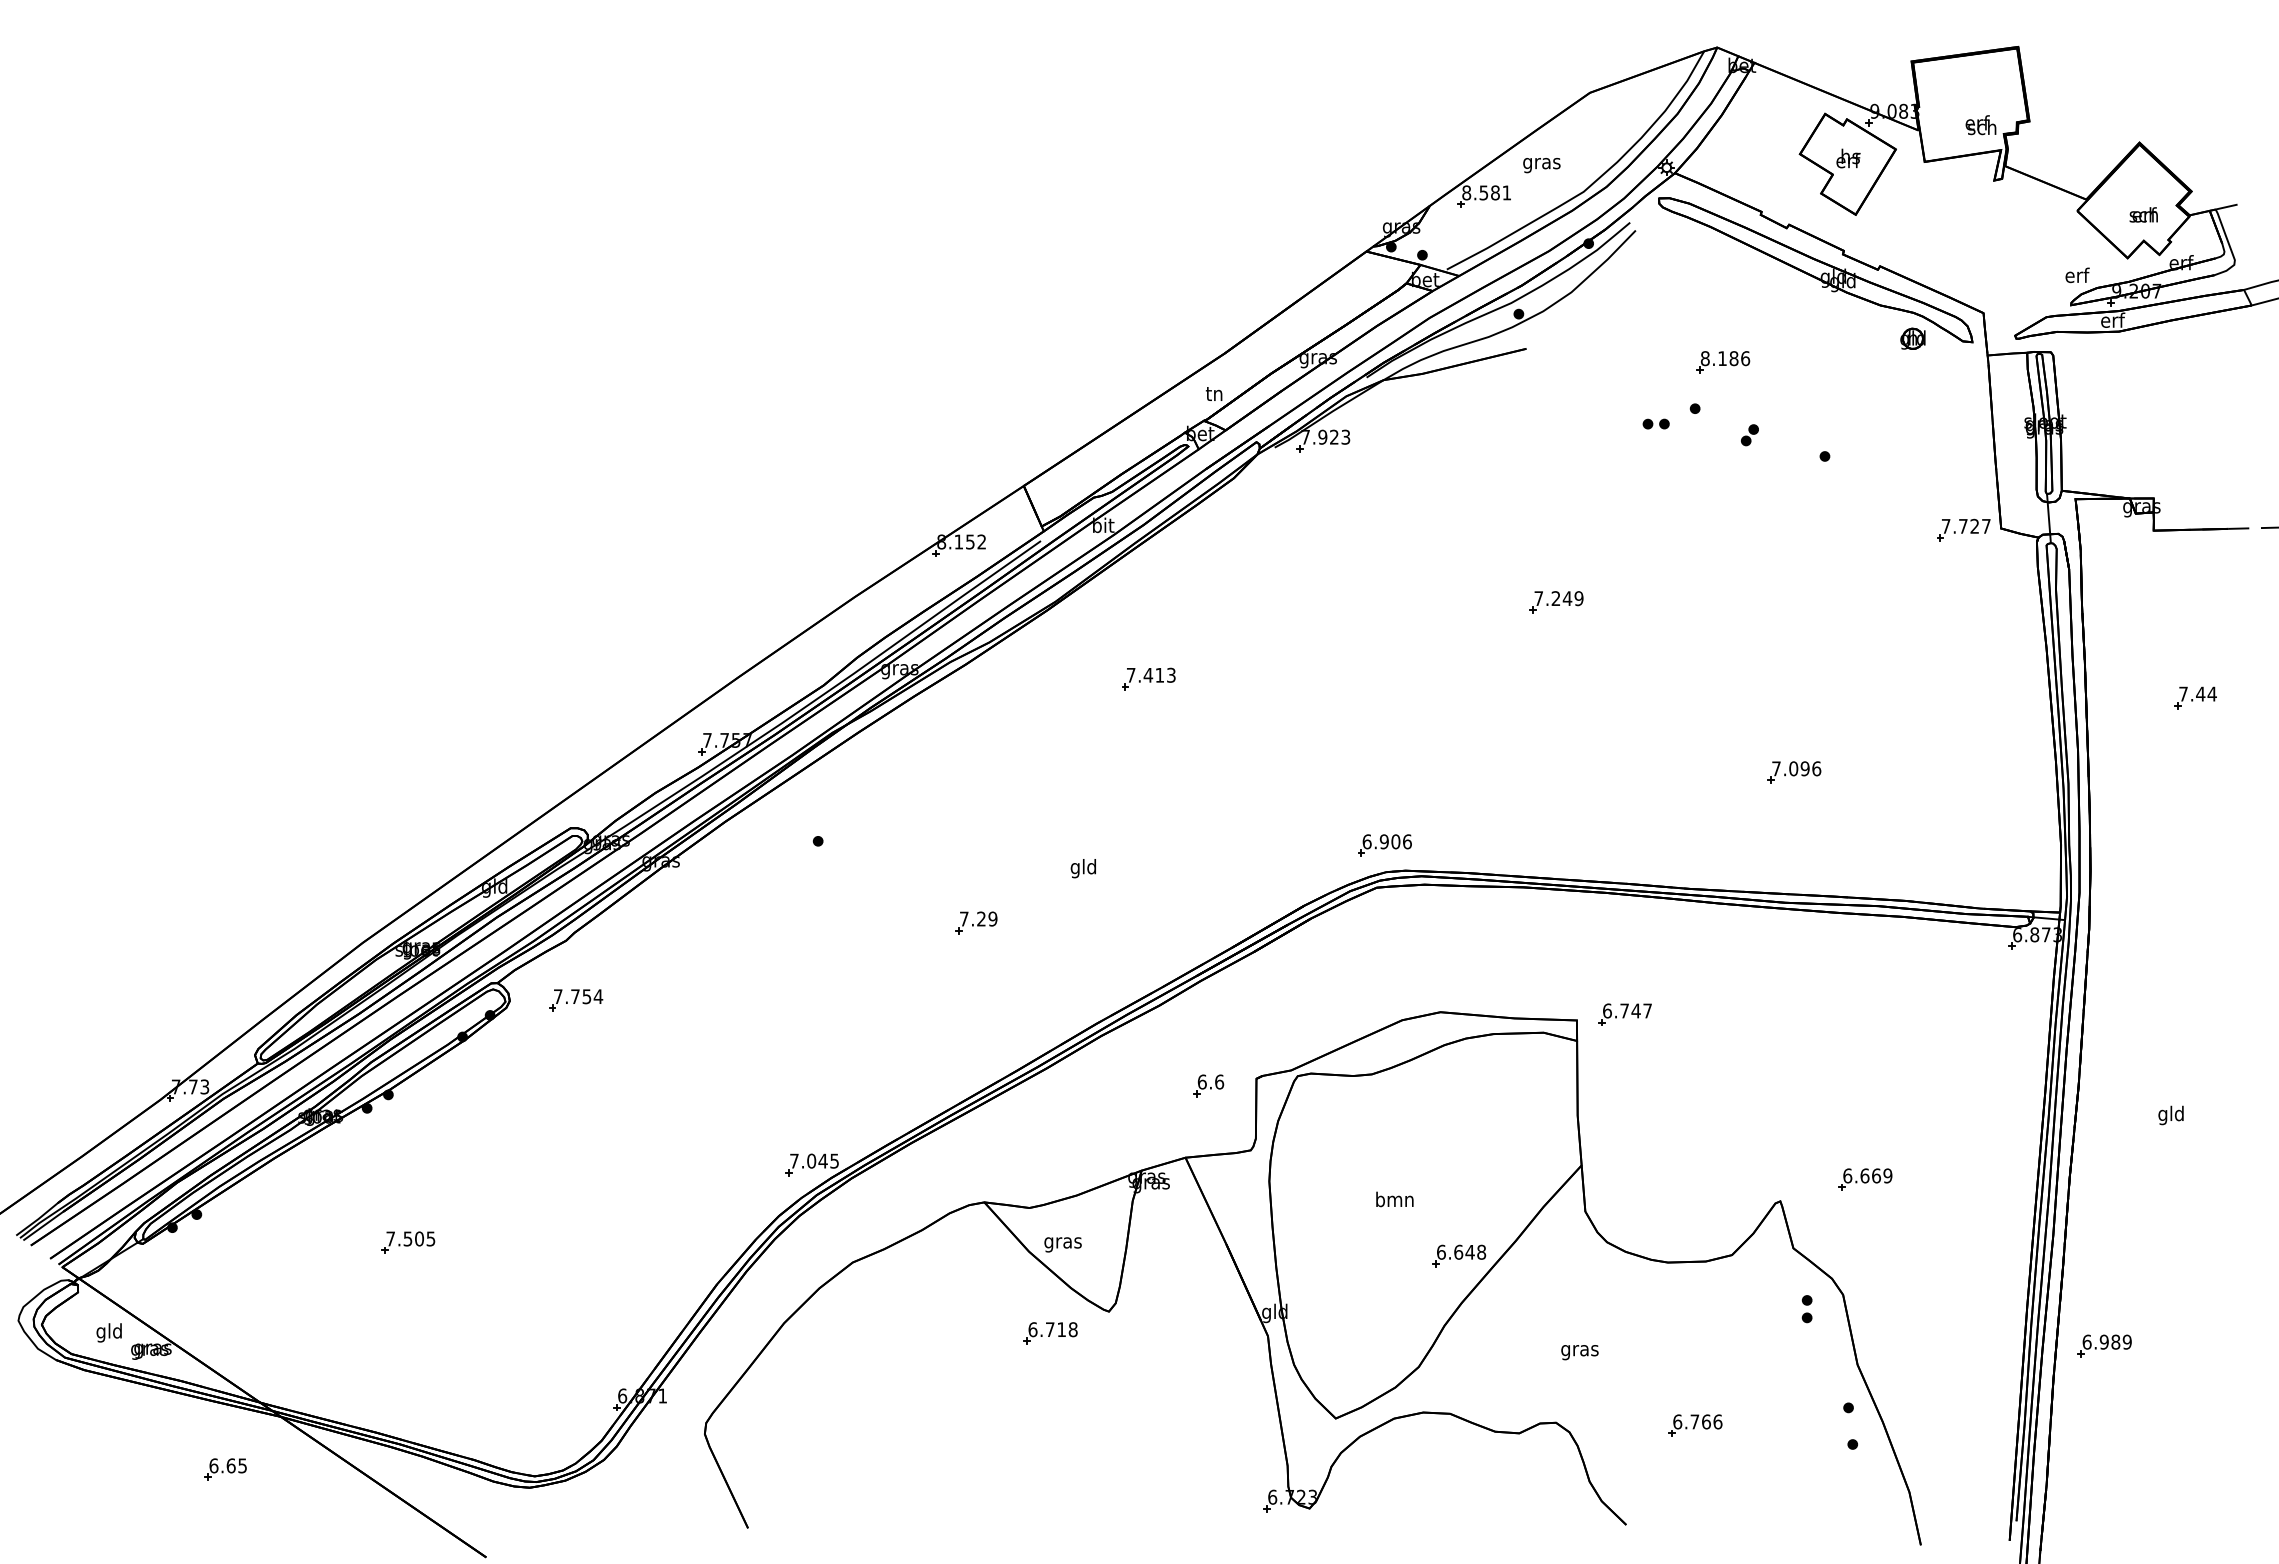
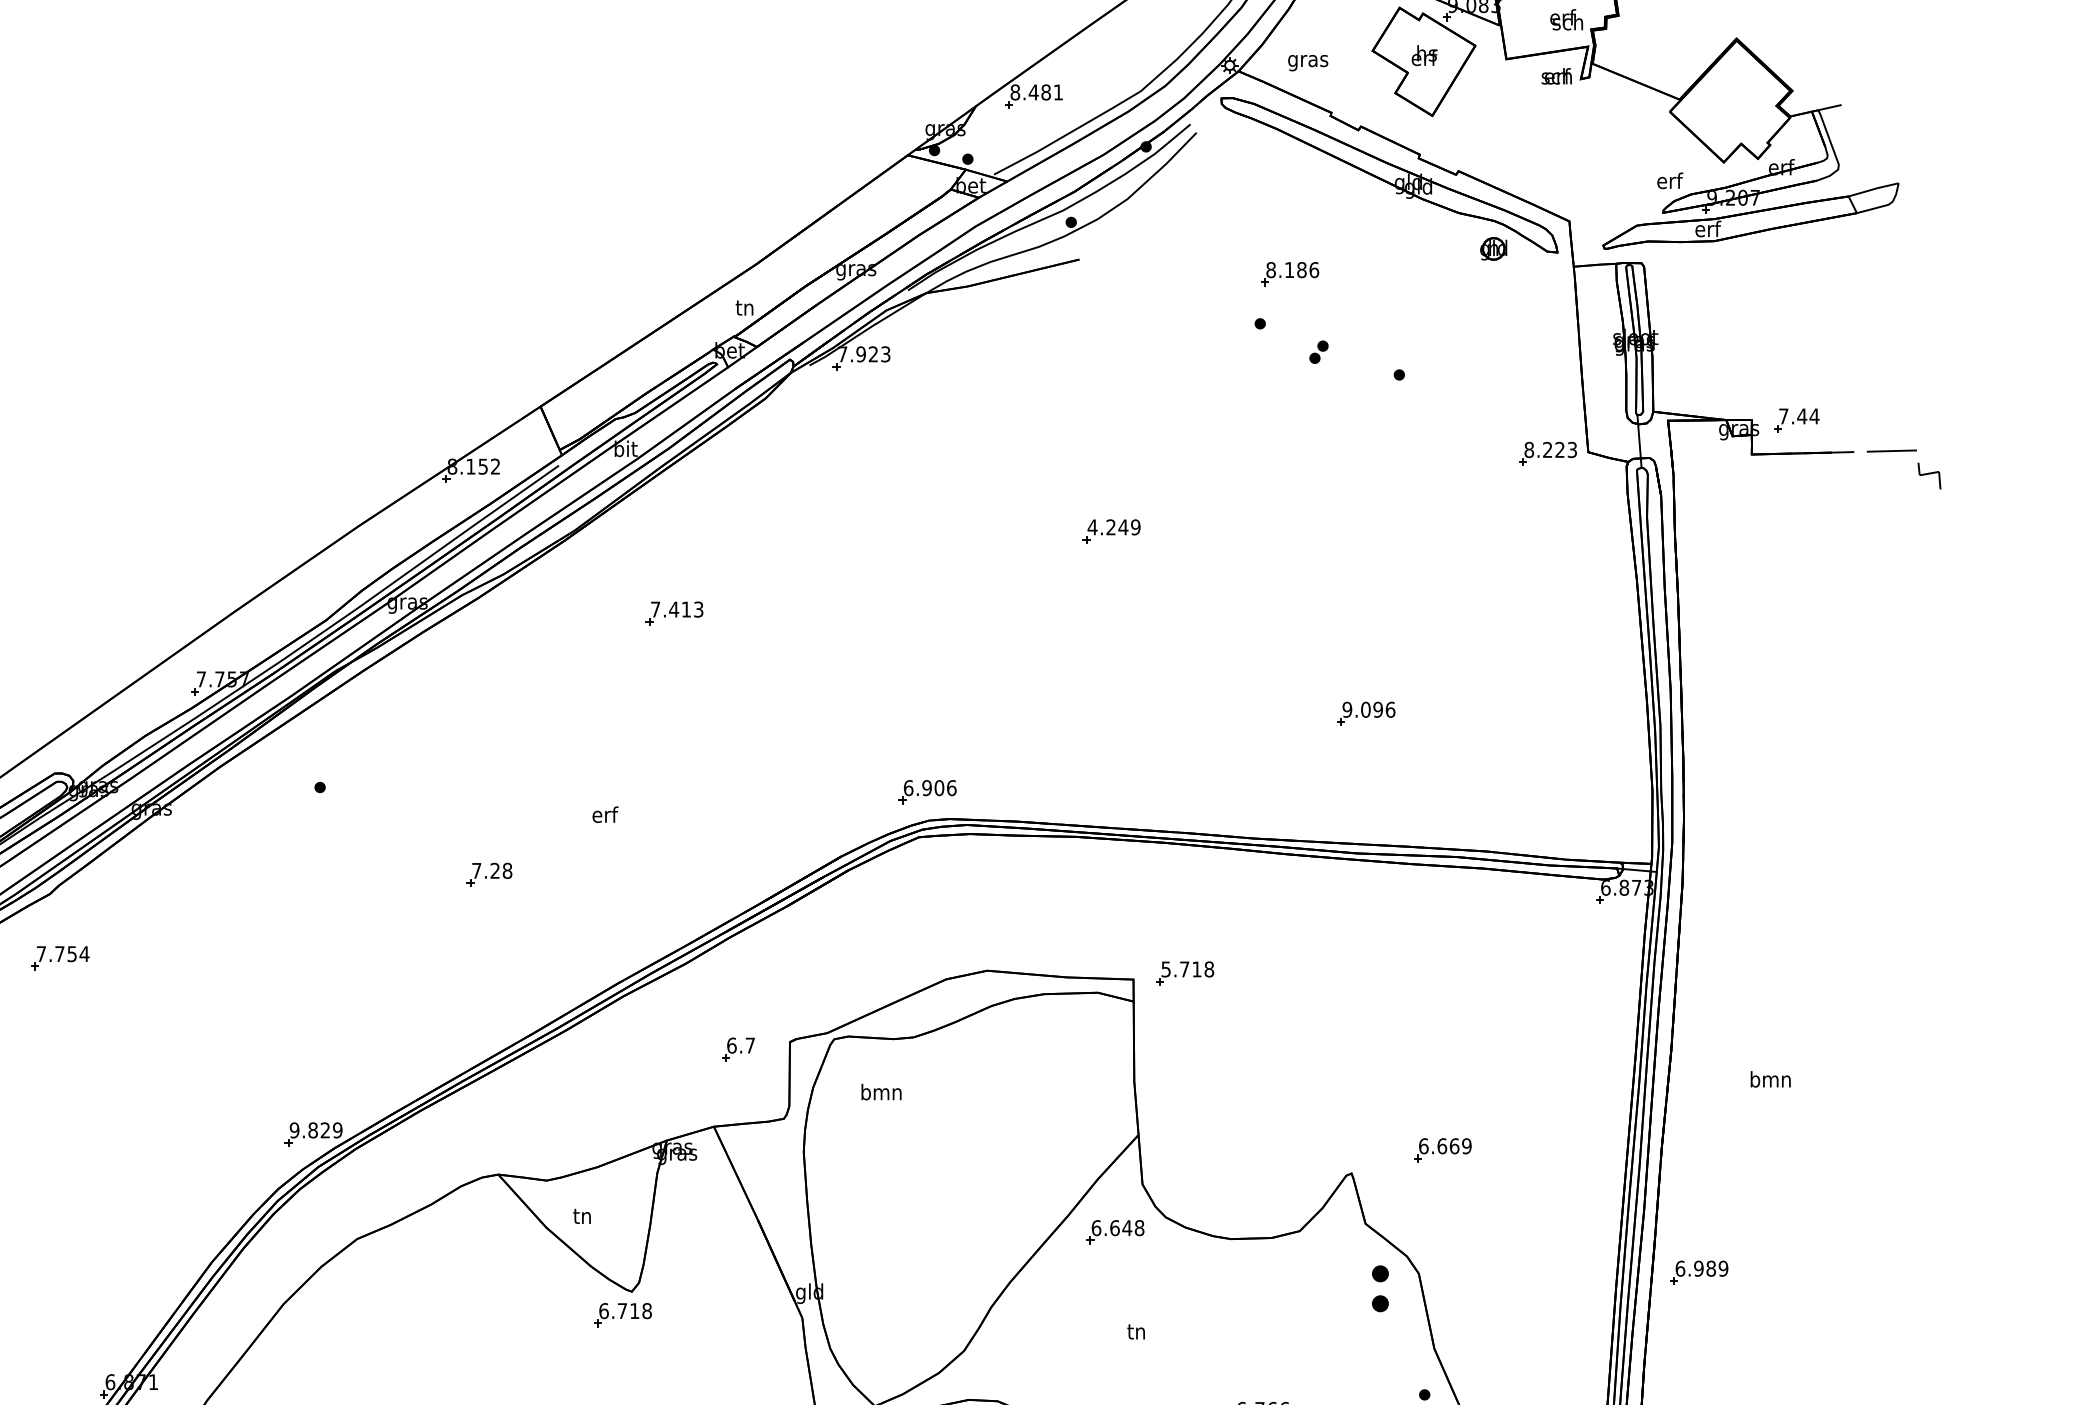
text: (1541, 165) -> (1307, 63), moved
text: (1483, 192) -> (1033, 92), 8.581 -> 8.481
text: (2143, 214) -> (1556, 75), moved
part: (1655, 423) -> (1217, 339), removed
text: (1965, 525) -> (1550, 448), 7.727 -> 8.223
text: (1538, 598) -> (1092, 527), 7.249 -> 4.249
part: (2195, 697) -> (1796, 420), moved
text: (1776, 768) -> (1347, 709), 7.096 -> 9.096
text: (1083, 868) -> (604, 816), gld -> erf
text: (992, 918) -> (506, 870), 7.29 -> 7.28
text: (1627, 1010) -> (1187, 968), 6.747 -> 5.718
text: (1219, 1081) -> (750, 1045), 6.6 -> 6.7
text: (2171, 1115) -> (1770, 1081), gld -> bmn
text: (814, 1160) -> (316, 1129), 7.045 -> 9.829
text: (1394, 1199) -> (881, 1092), moved
text: (1062, 1243) -> (582, 1218), gras -> tn
part: (1459, 1255) -> (1115, 1231), moved
part: (1806, 1309) -> (1379, 1289), size x1.6
part: (1050, 1333) -> (622, 1315), moved
part: (2104, 1345) -> (1699, 1272), moved
text: (1579, 1351) -> (1136, 1334), gras -> tn

